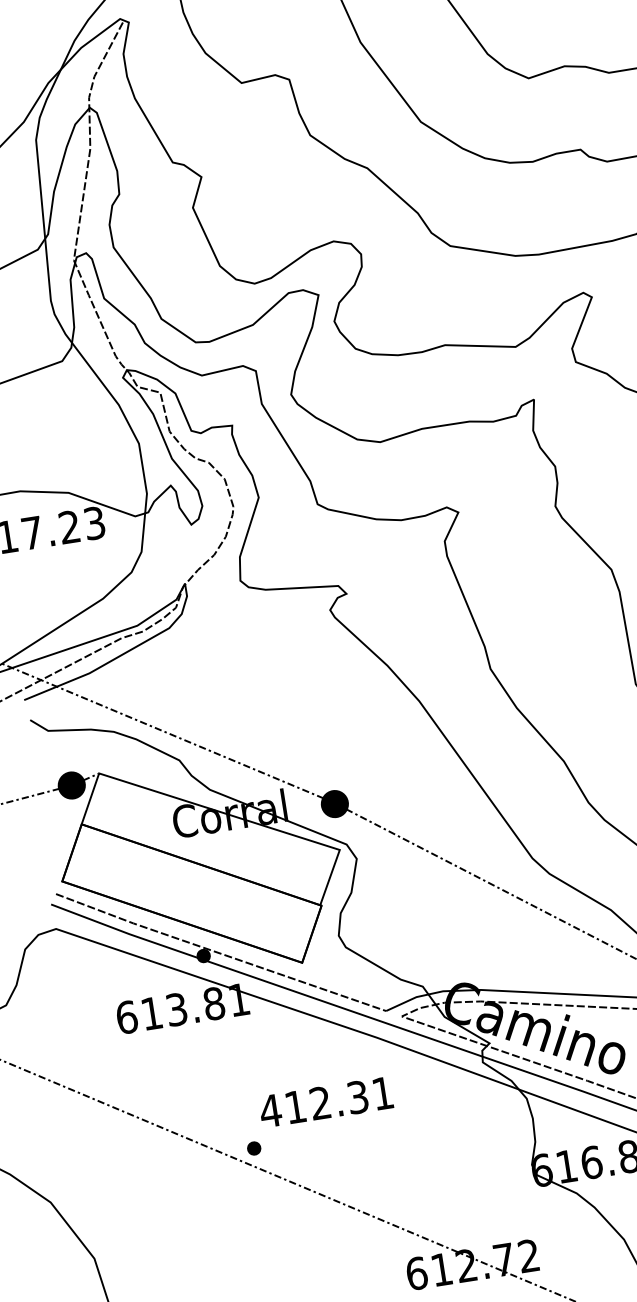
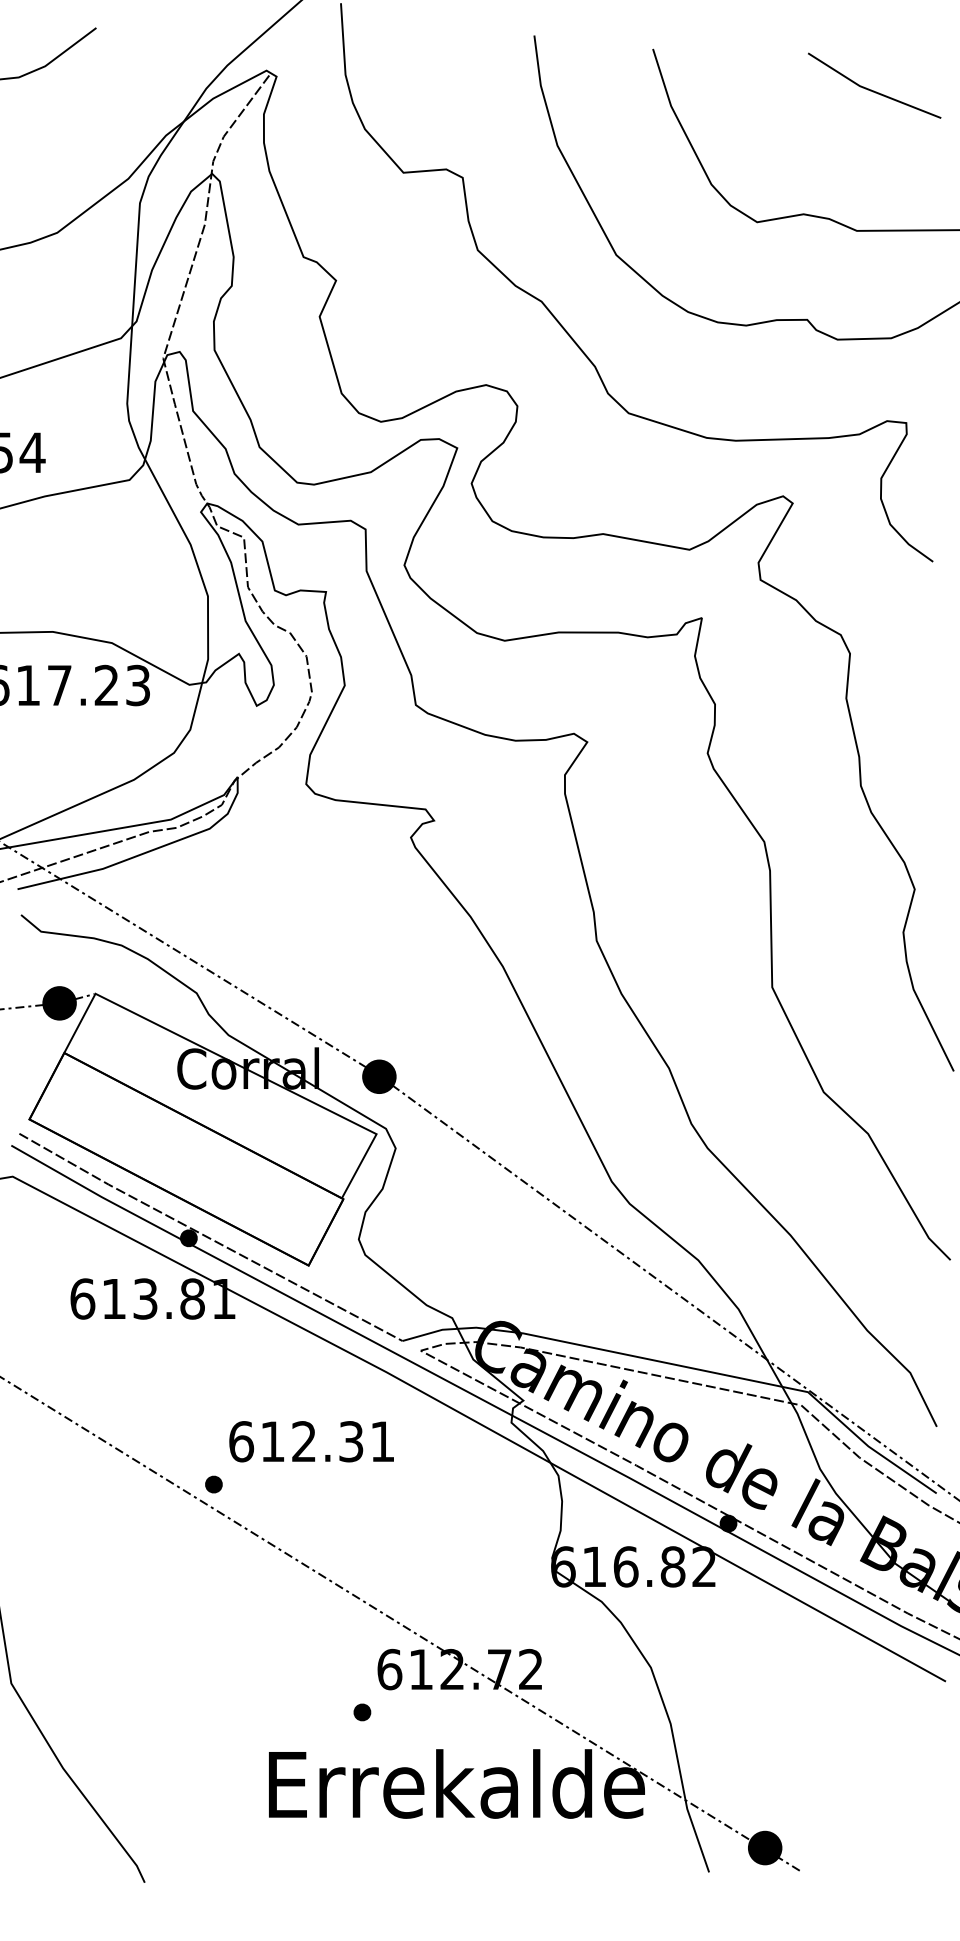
text: (270, 1110) -> (241, 1441), 412.31 -> 612.31

